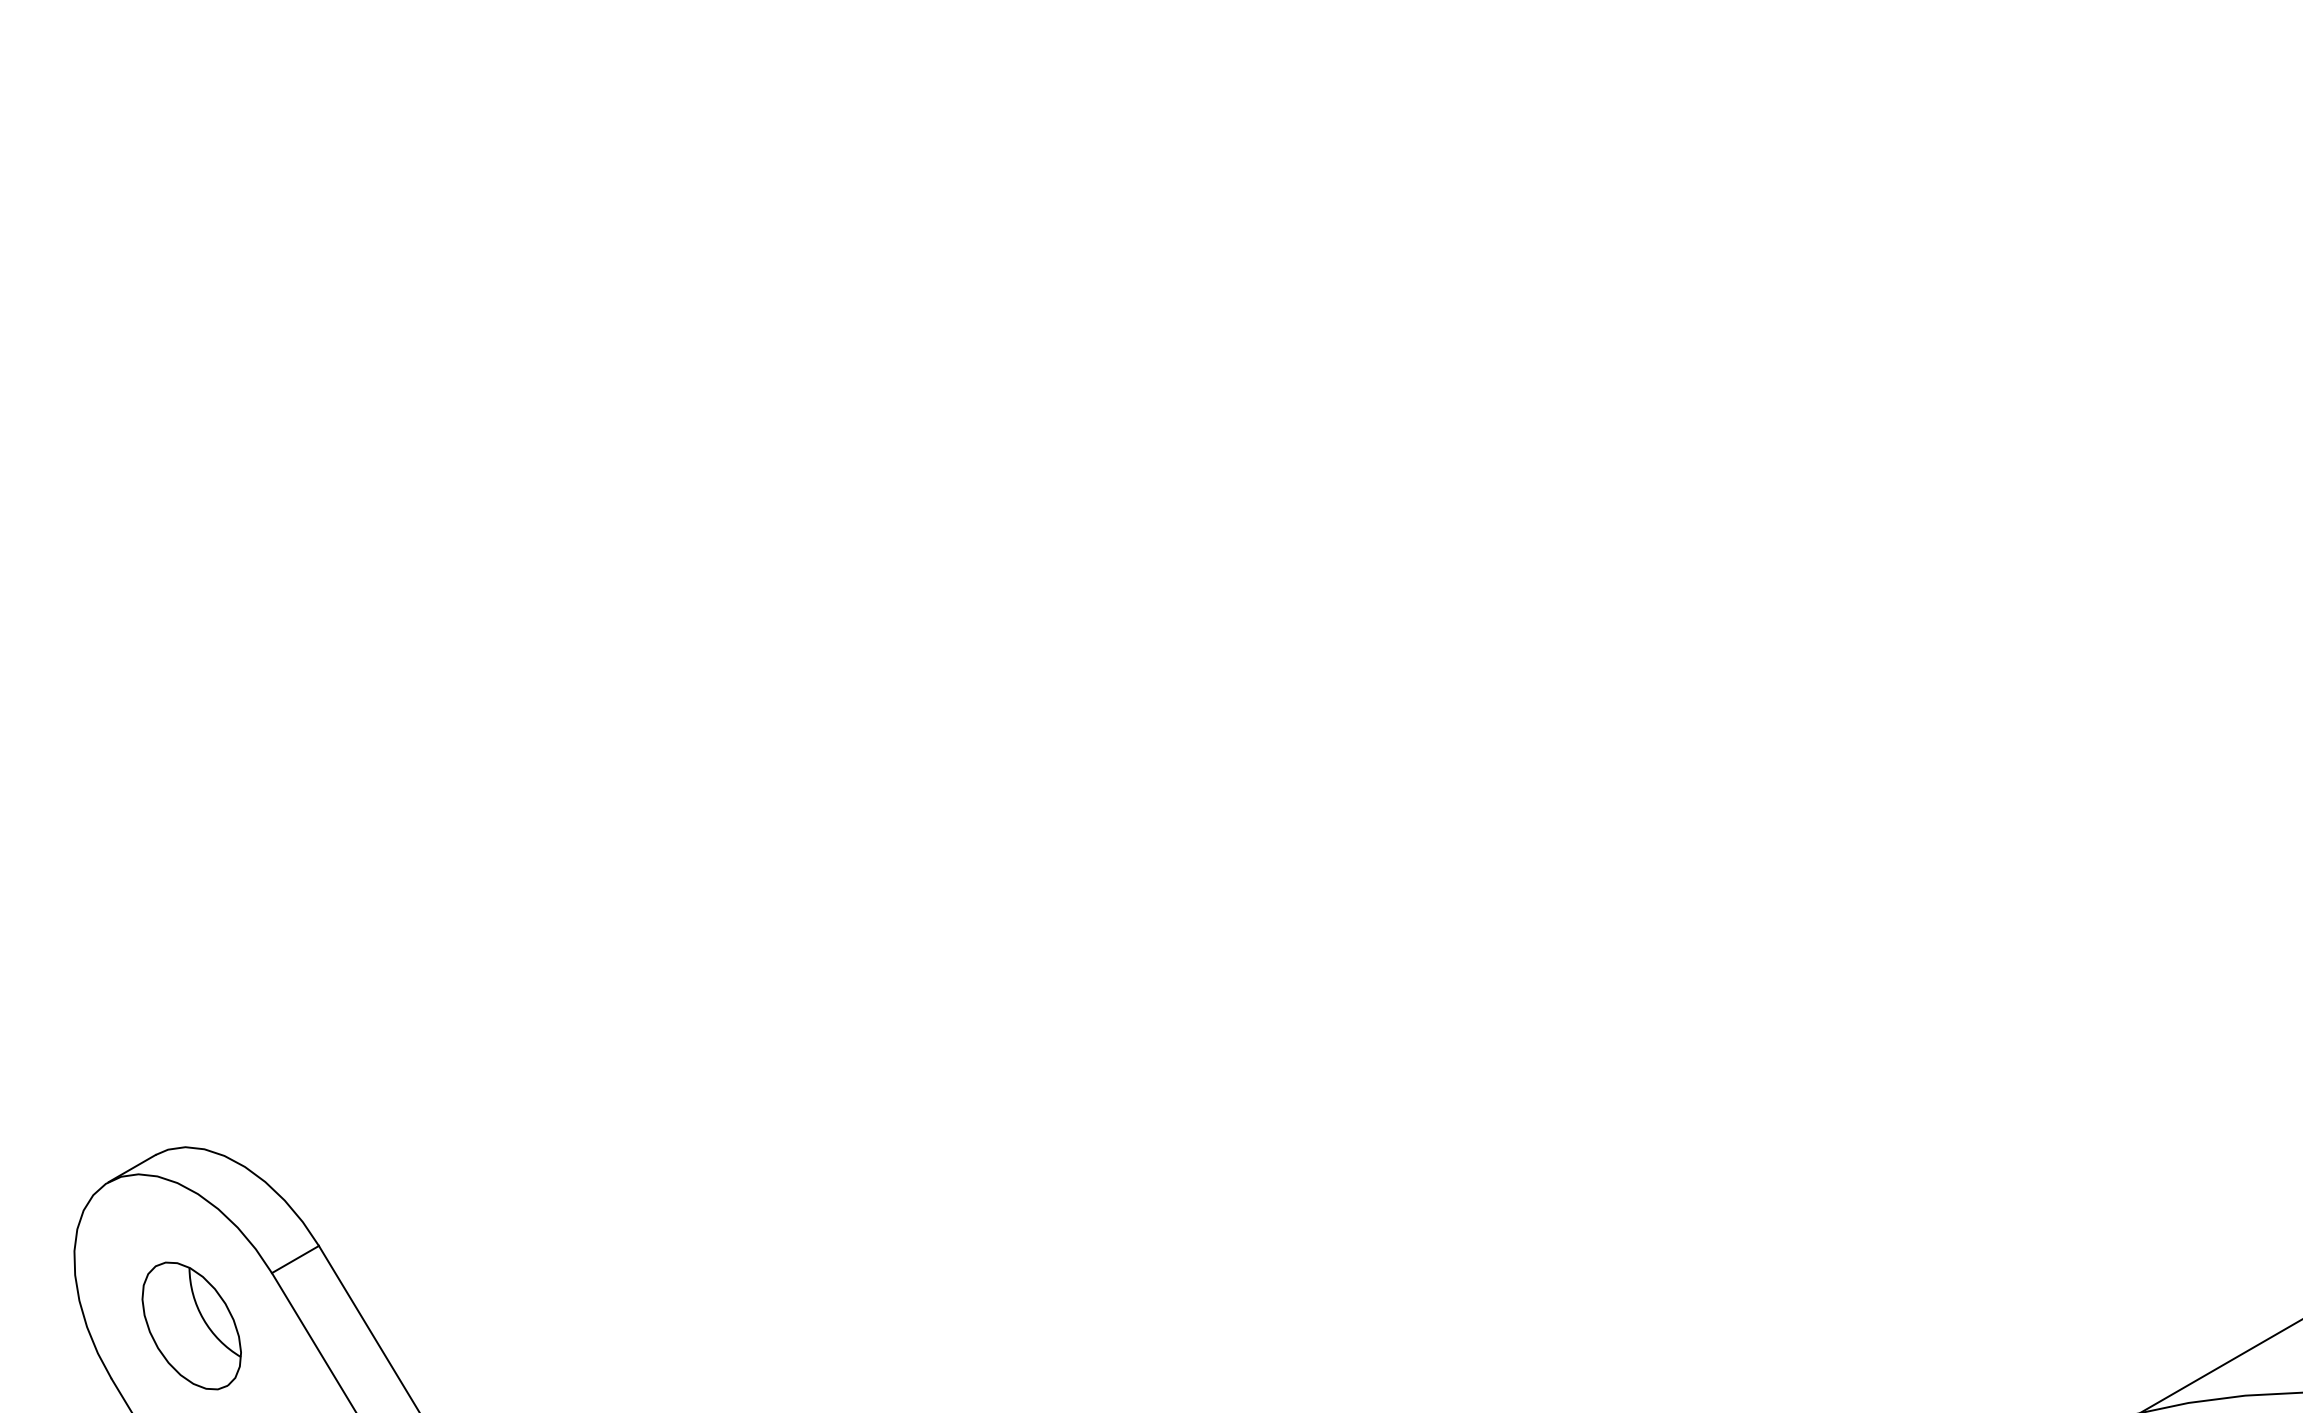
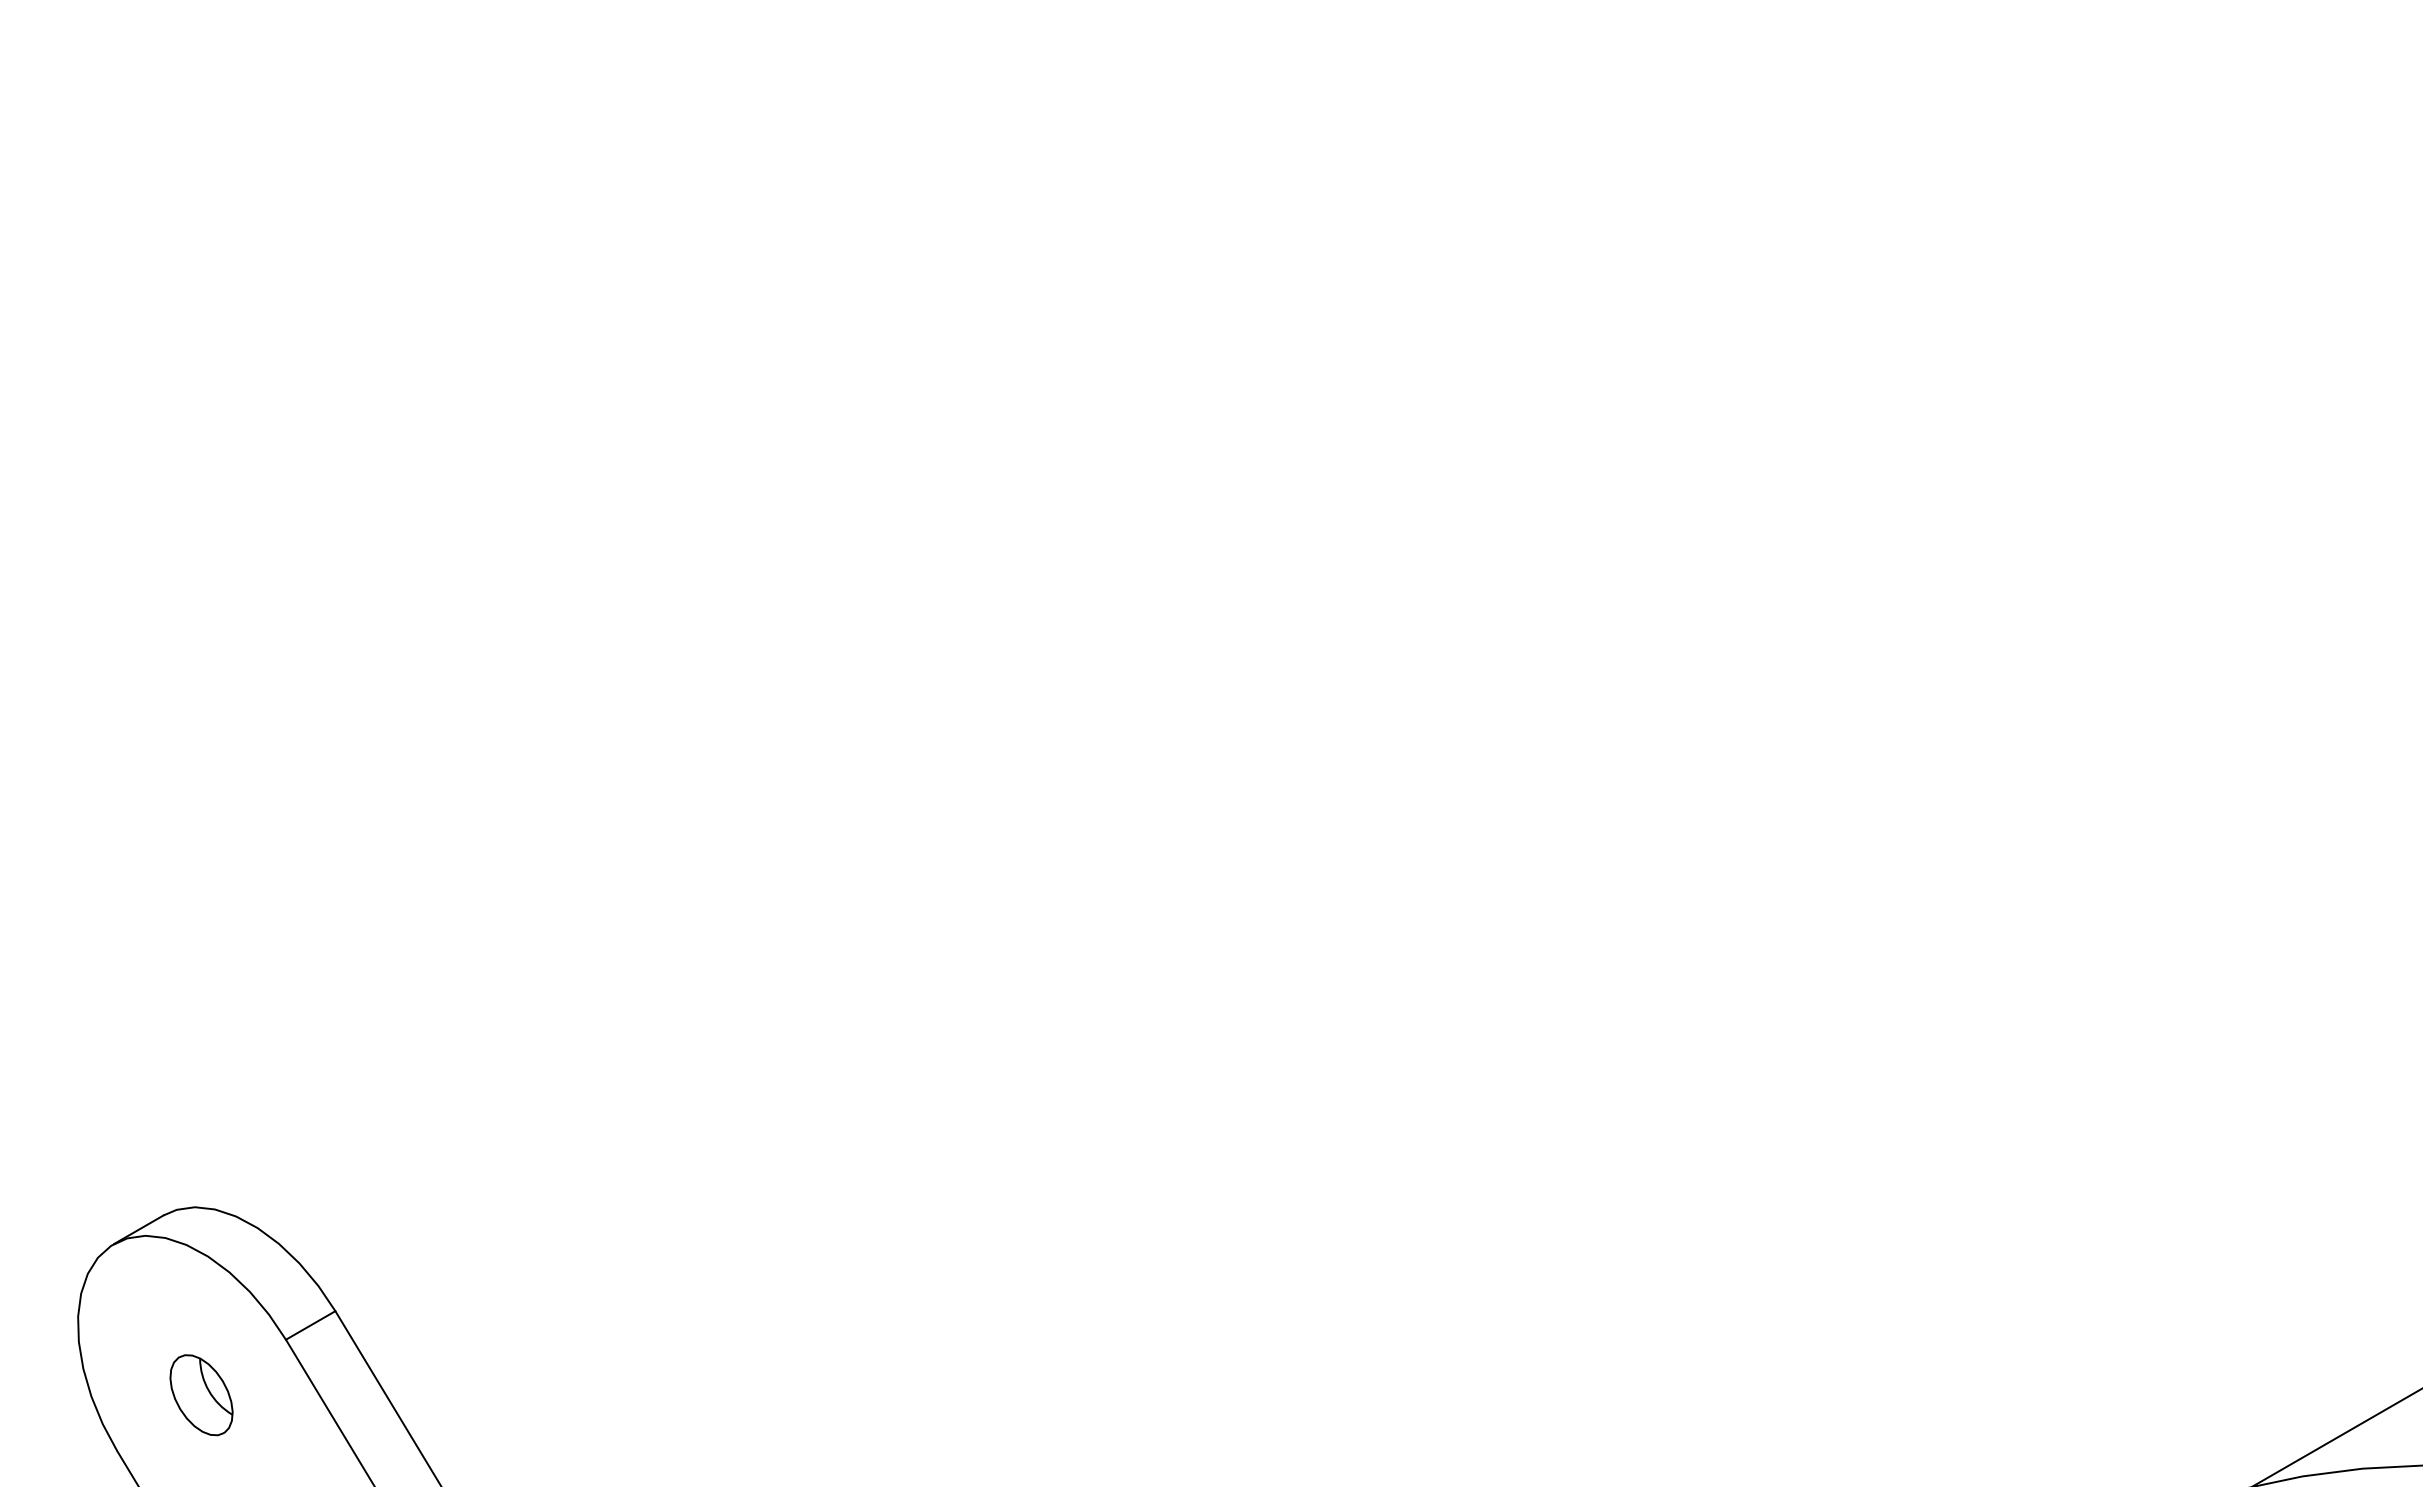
part: (191, 1325) -> (201, 1394), size x0.6

